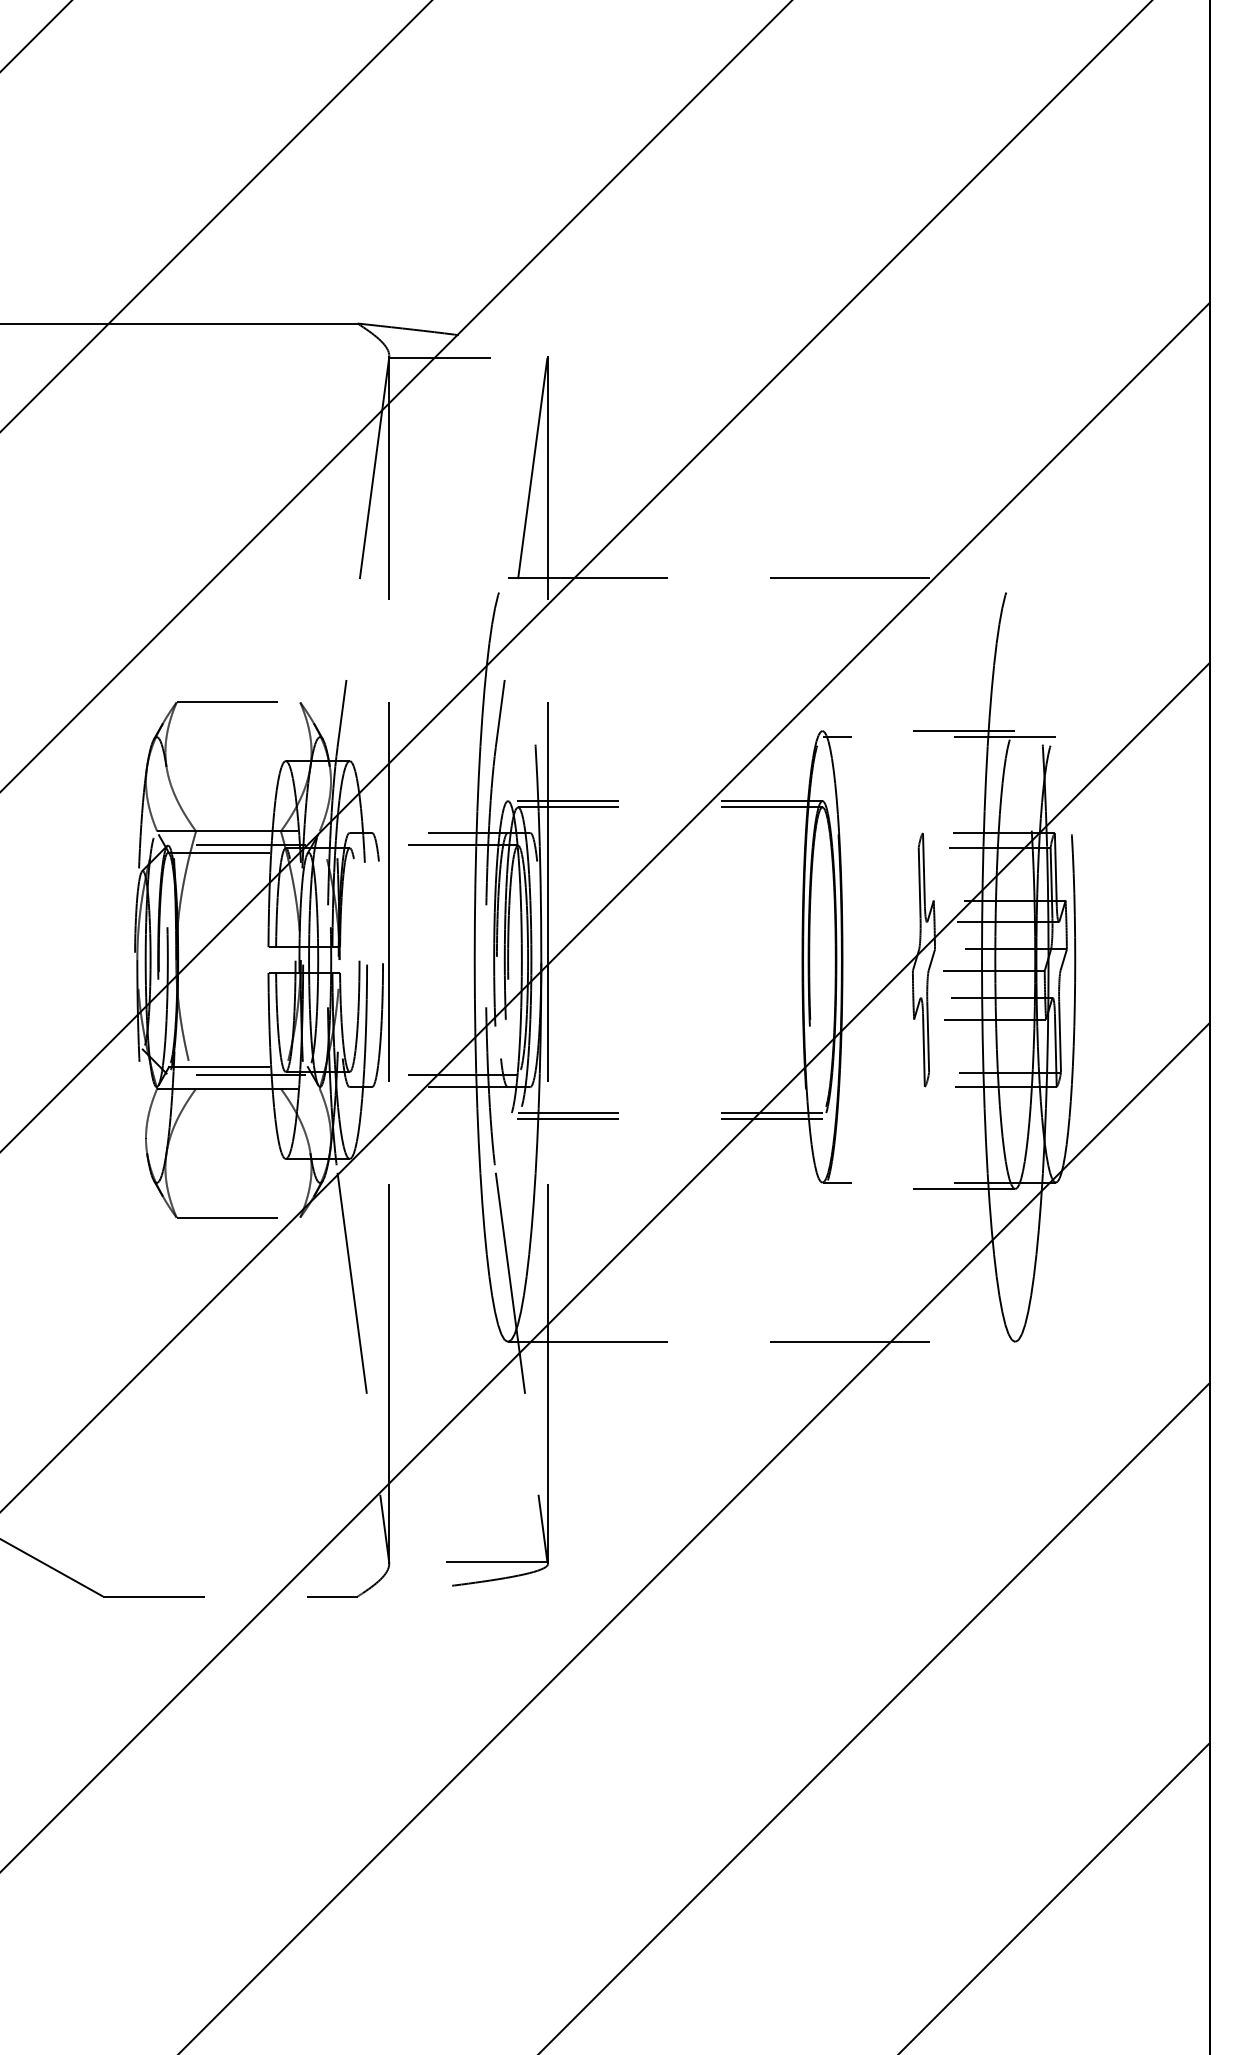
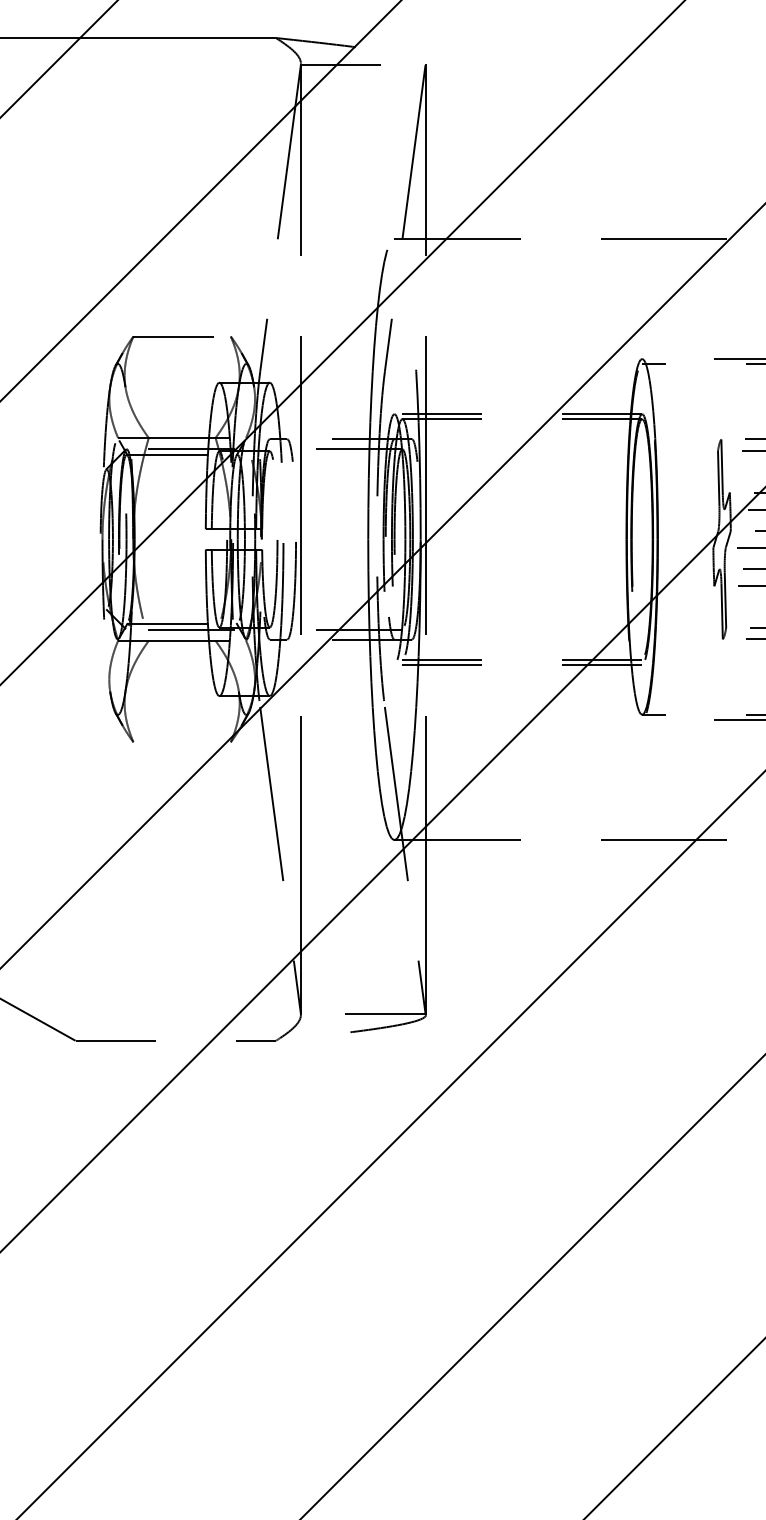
line: (238, 1217) -> (182, 742), removed

